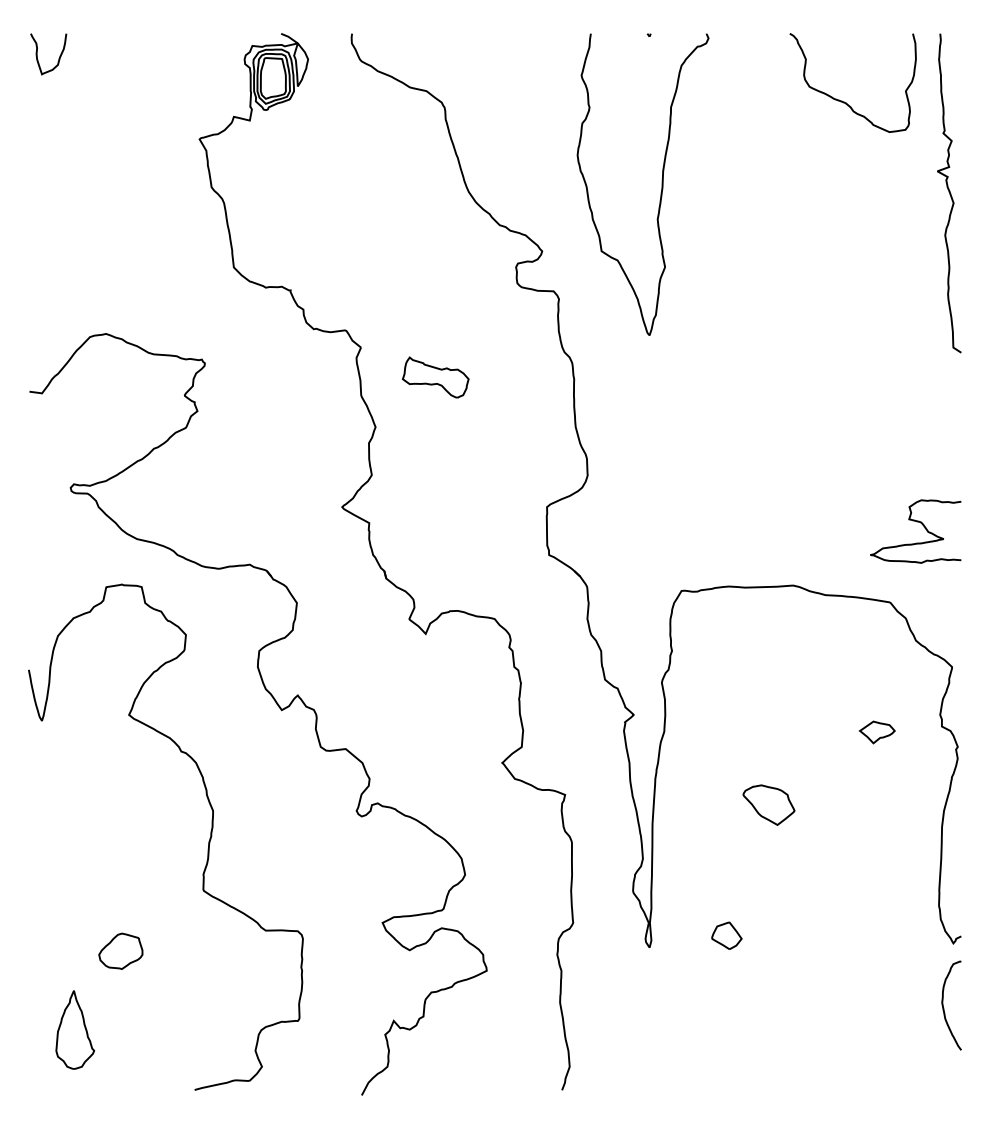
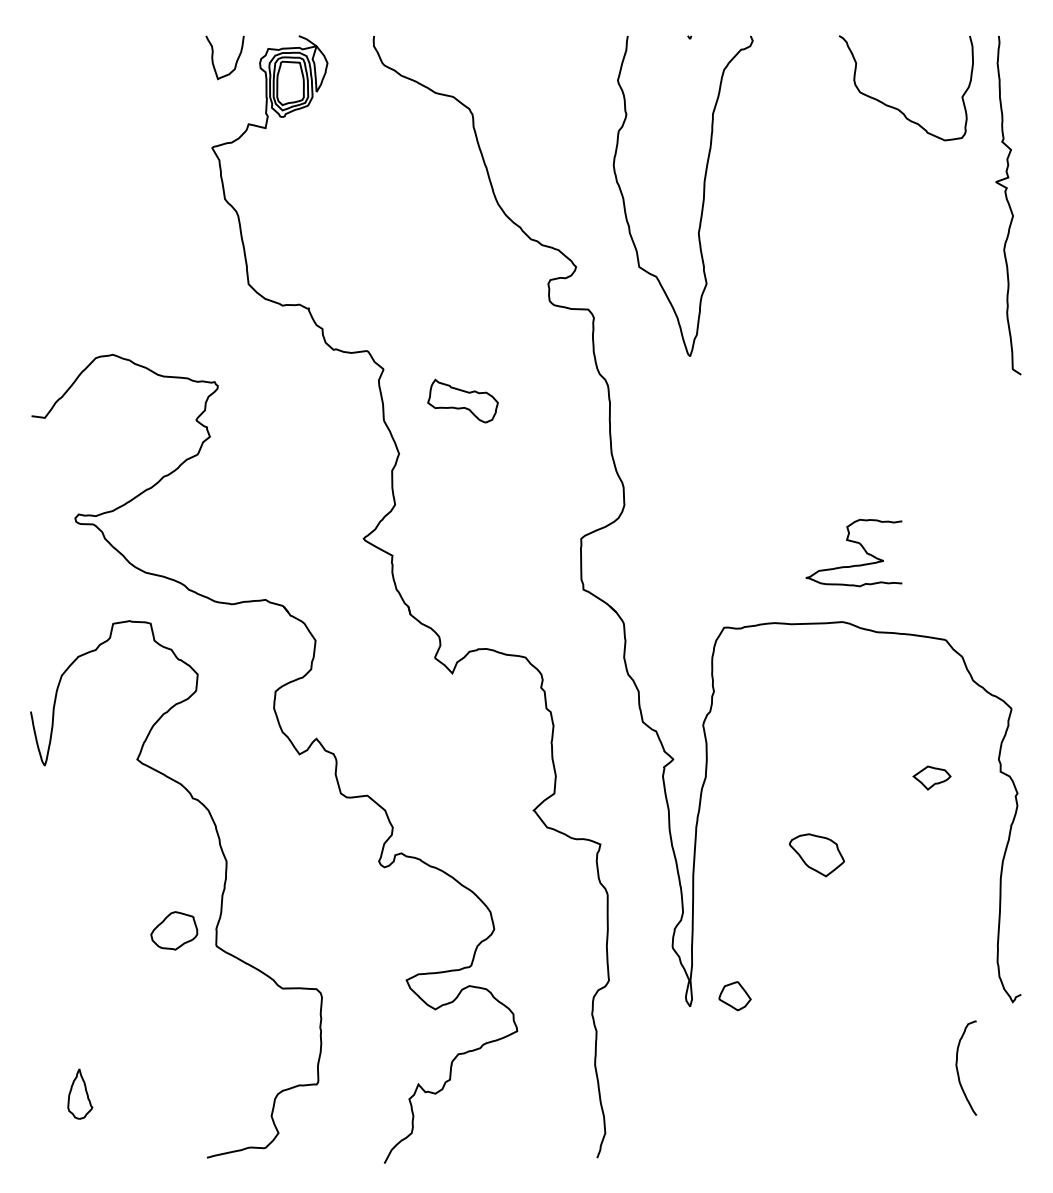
curve: (58, 58) -> (235, 62), moved
curve: (916, 522) -> (854, 543), moved
part: (726, 935) -> (734, 995), moved
part: (120, 950) -> (173, 929), moved
curve: (944, 1008) -> (958, 1071), moved
part: (75, 1029) -> (80, 1093), size x0.6

